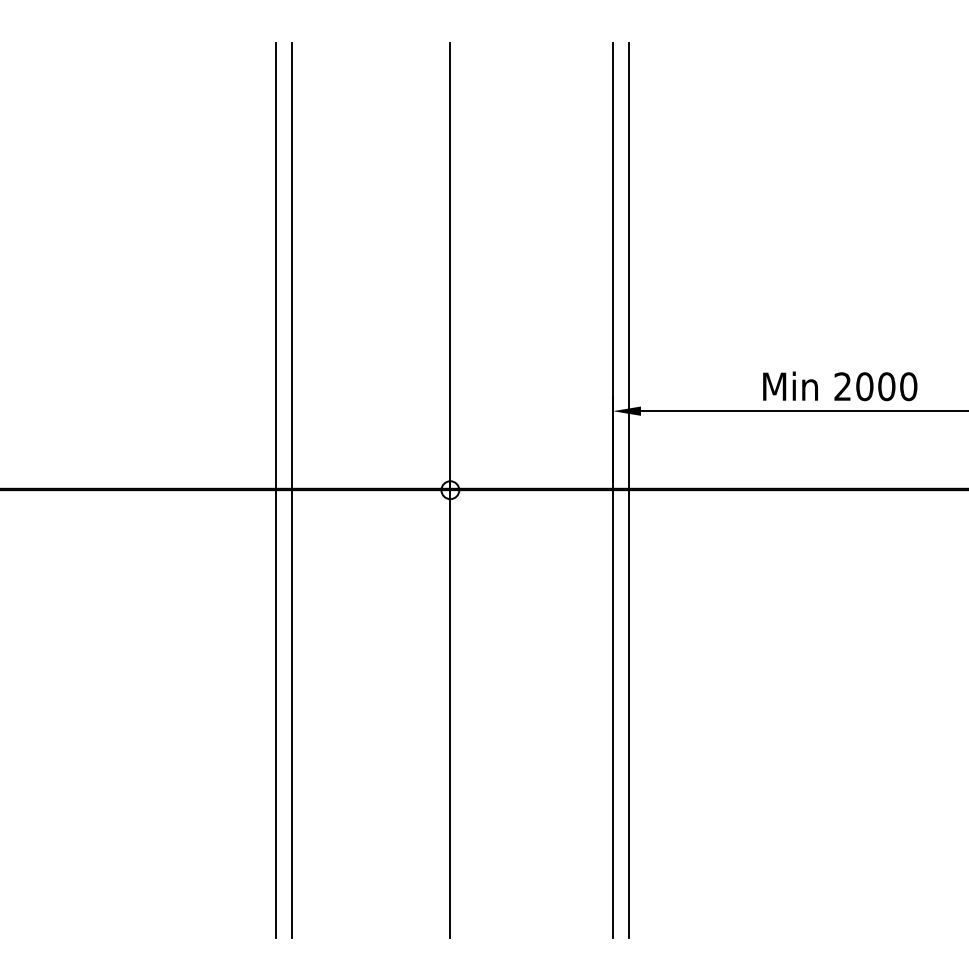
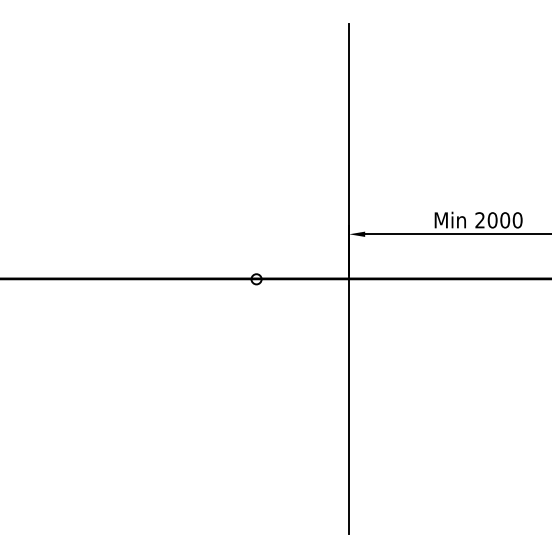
line: (276, 490) -> (157, 279), removed
line: (292, 490) -> (166, 279), removed
line: (450, 490) -> (256, 279), removed
line: (629, 490) -> (358, 279), removed

